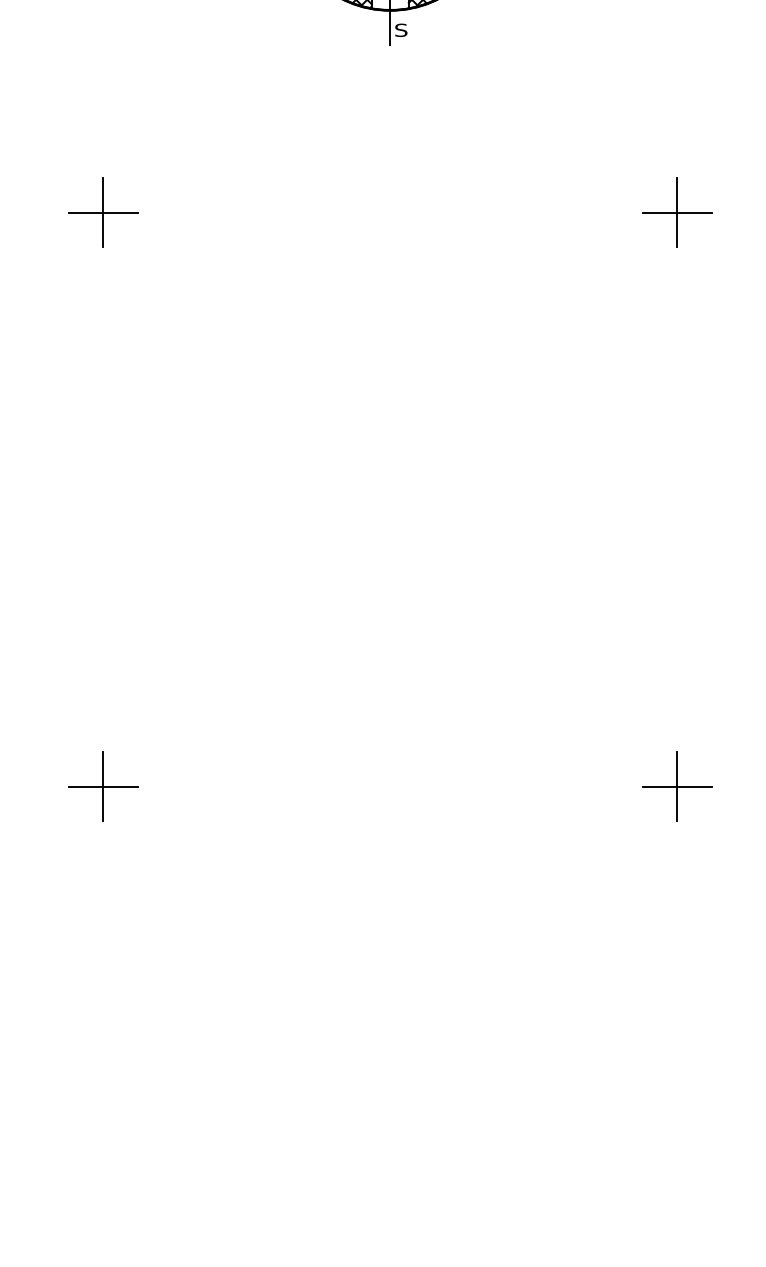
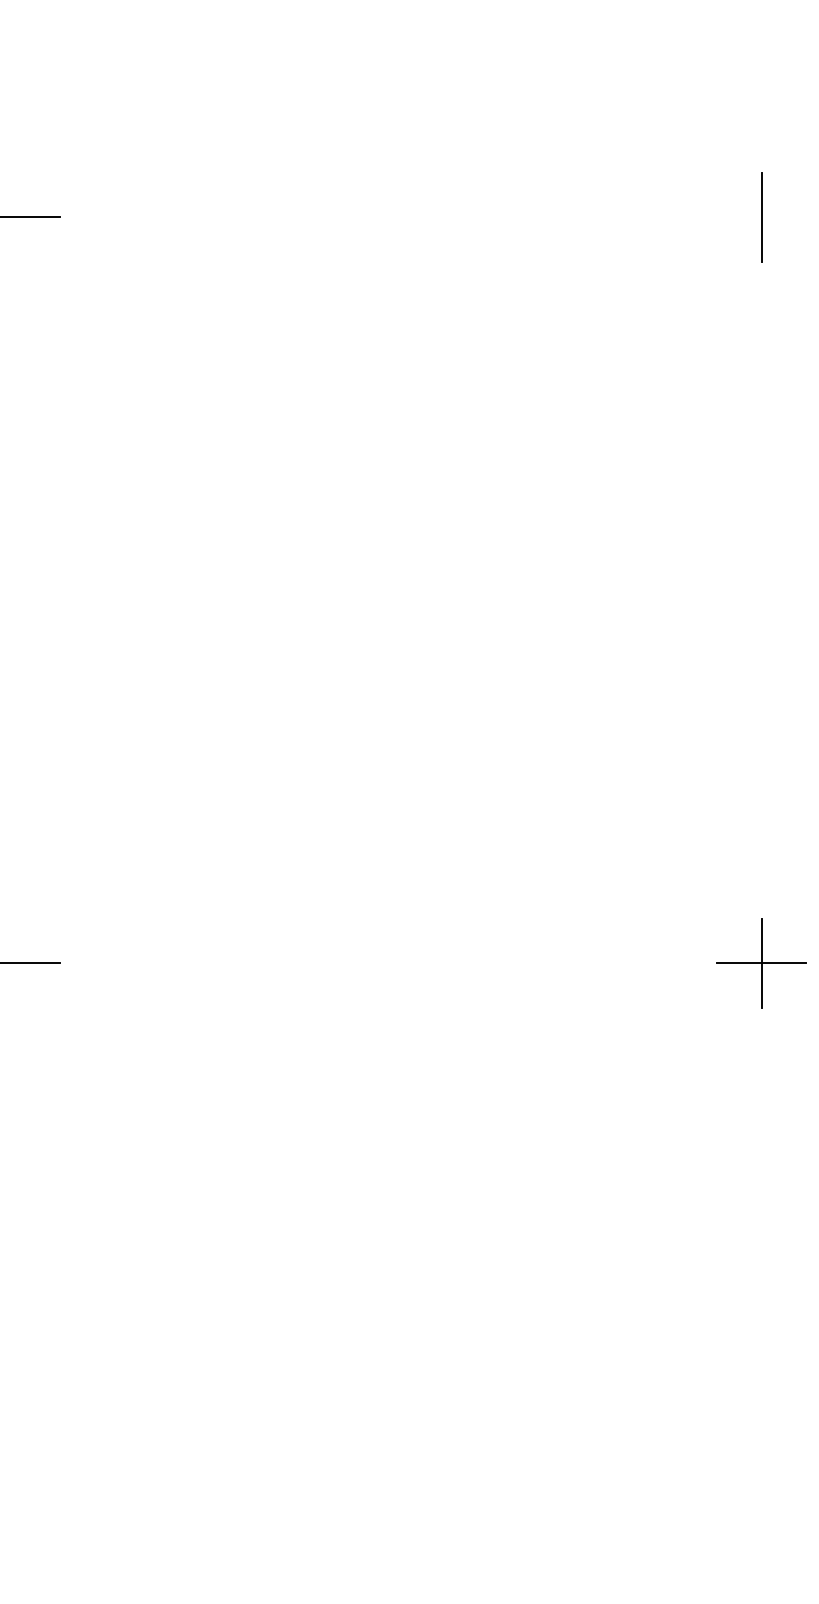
line: (103, 212) -> (15, 216), removed
line: (676, 212) -> (760, 216), removed
line: (103, 786) -> (15, 963), removed

